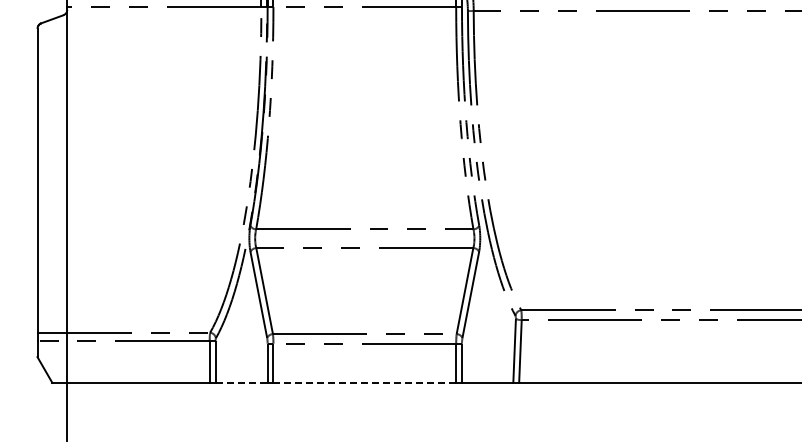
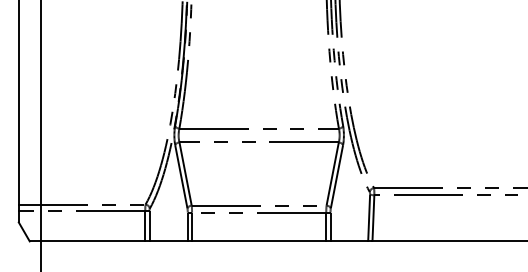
line: (242, 382) -> (169, 241), dashed -> solid
line: (364, 382) -> (258, 241), dashed -> solid

